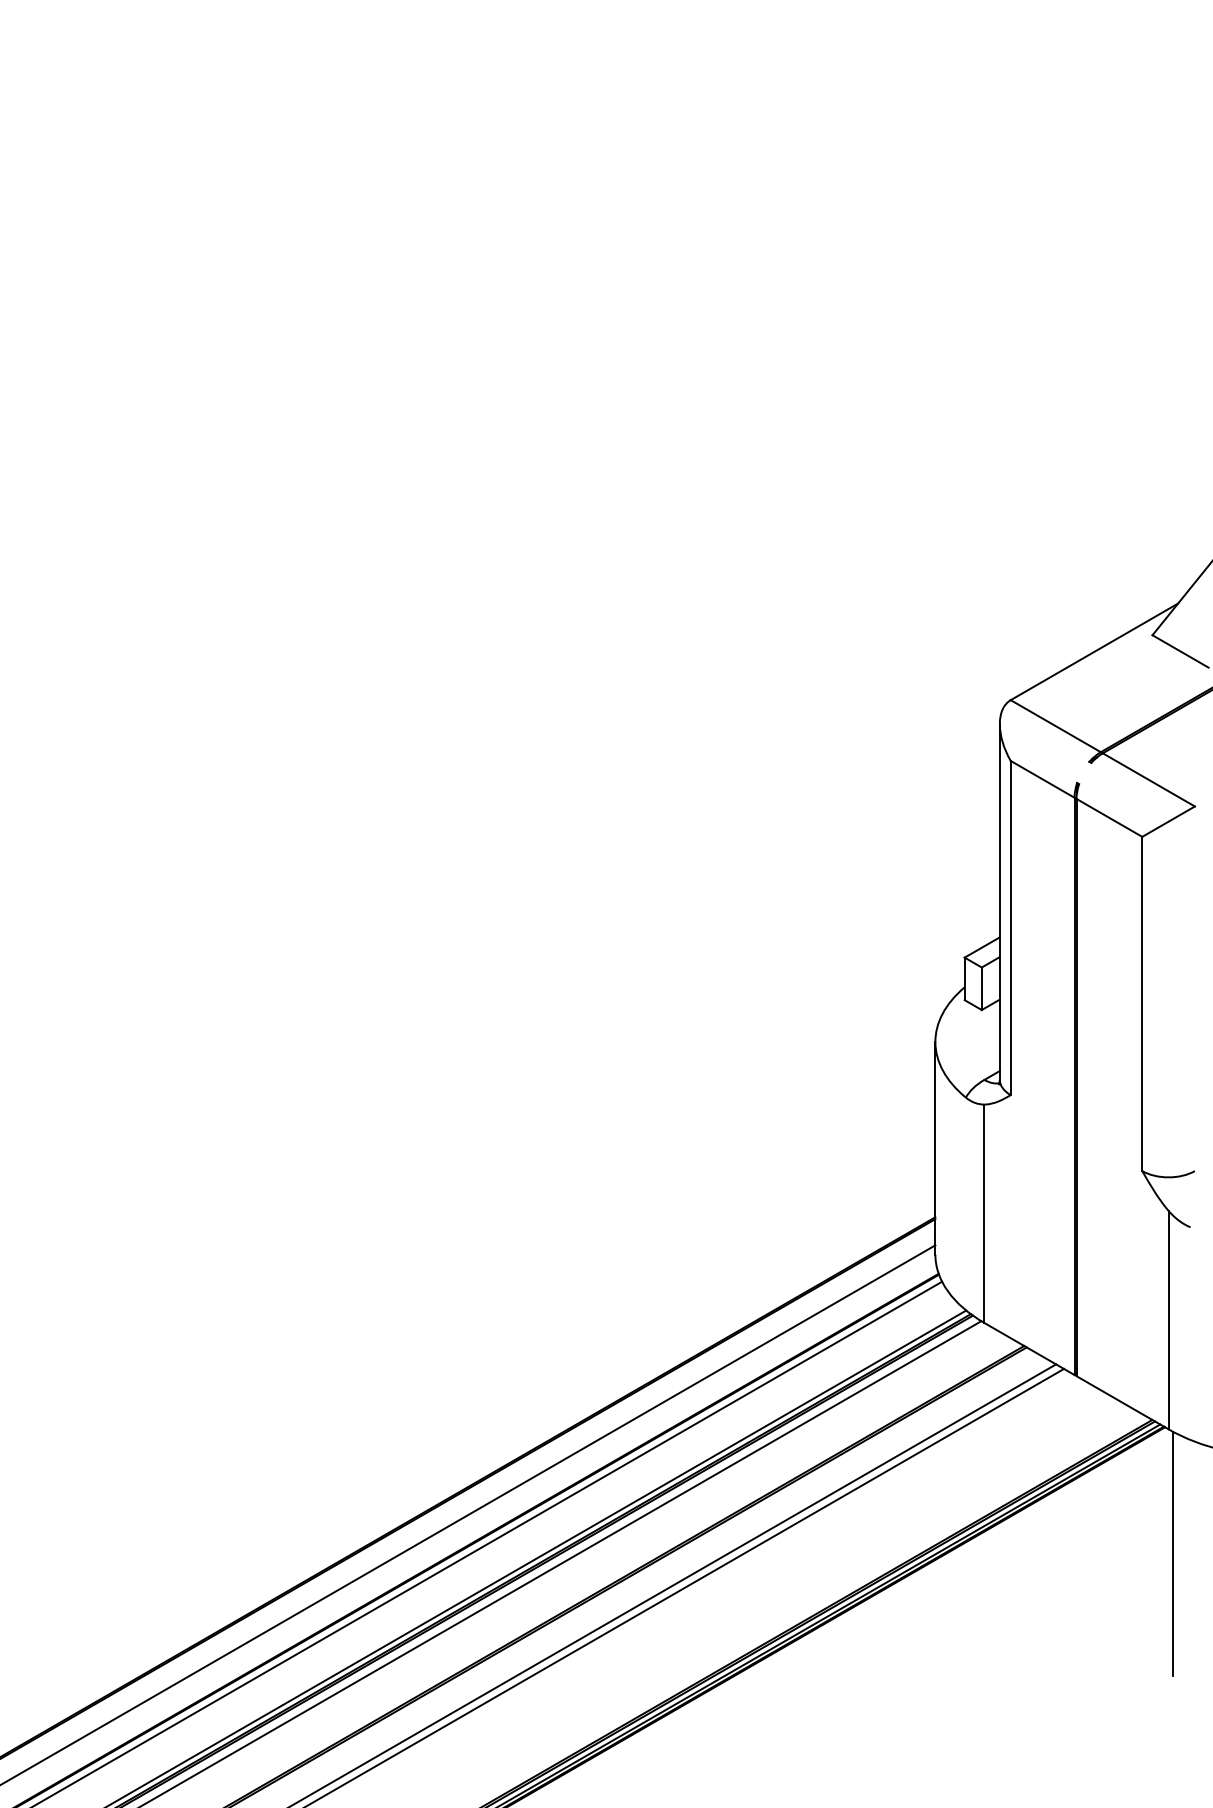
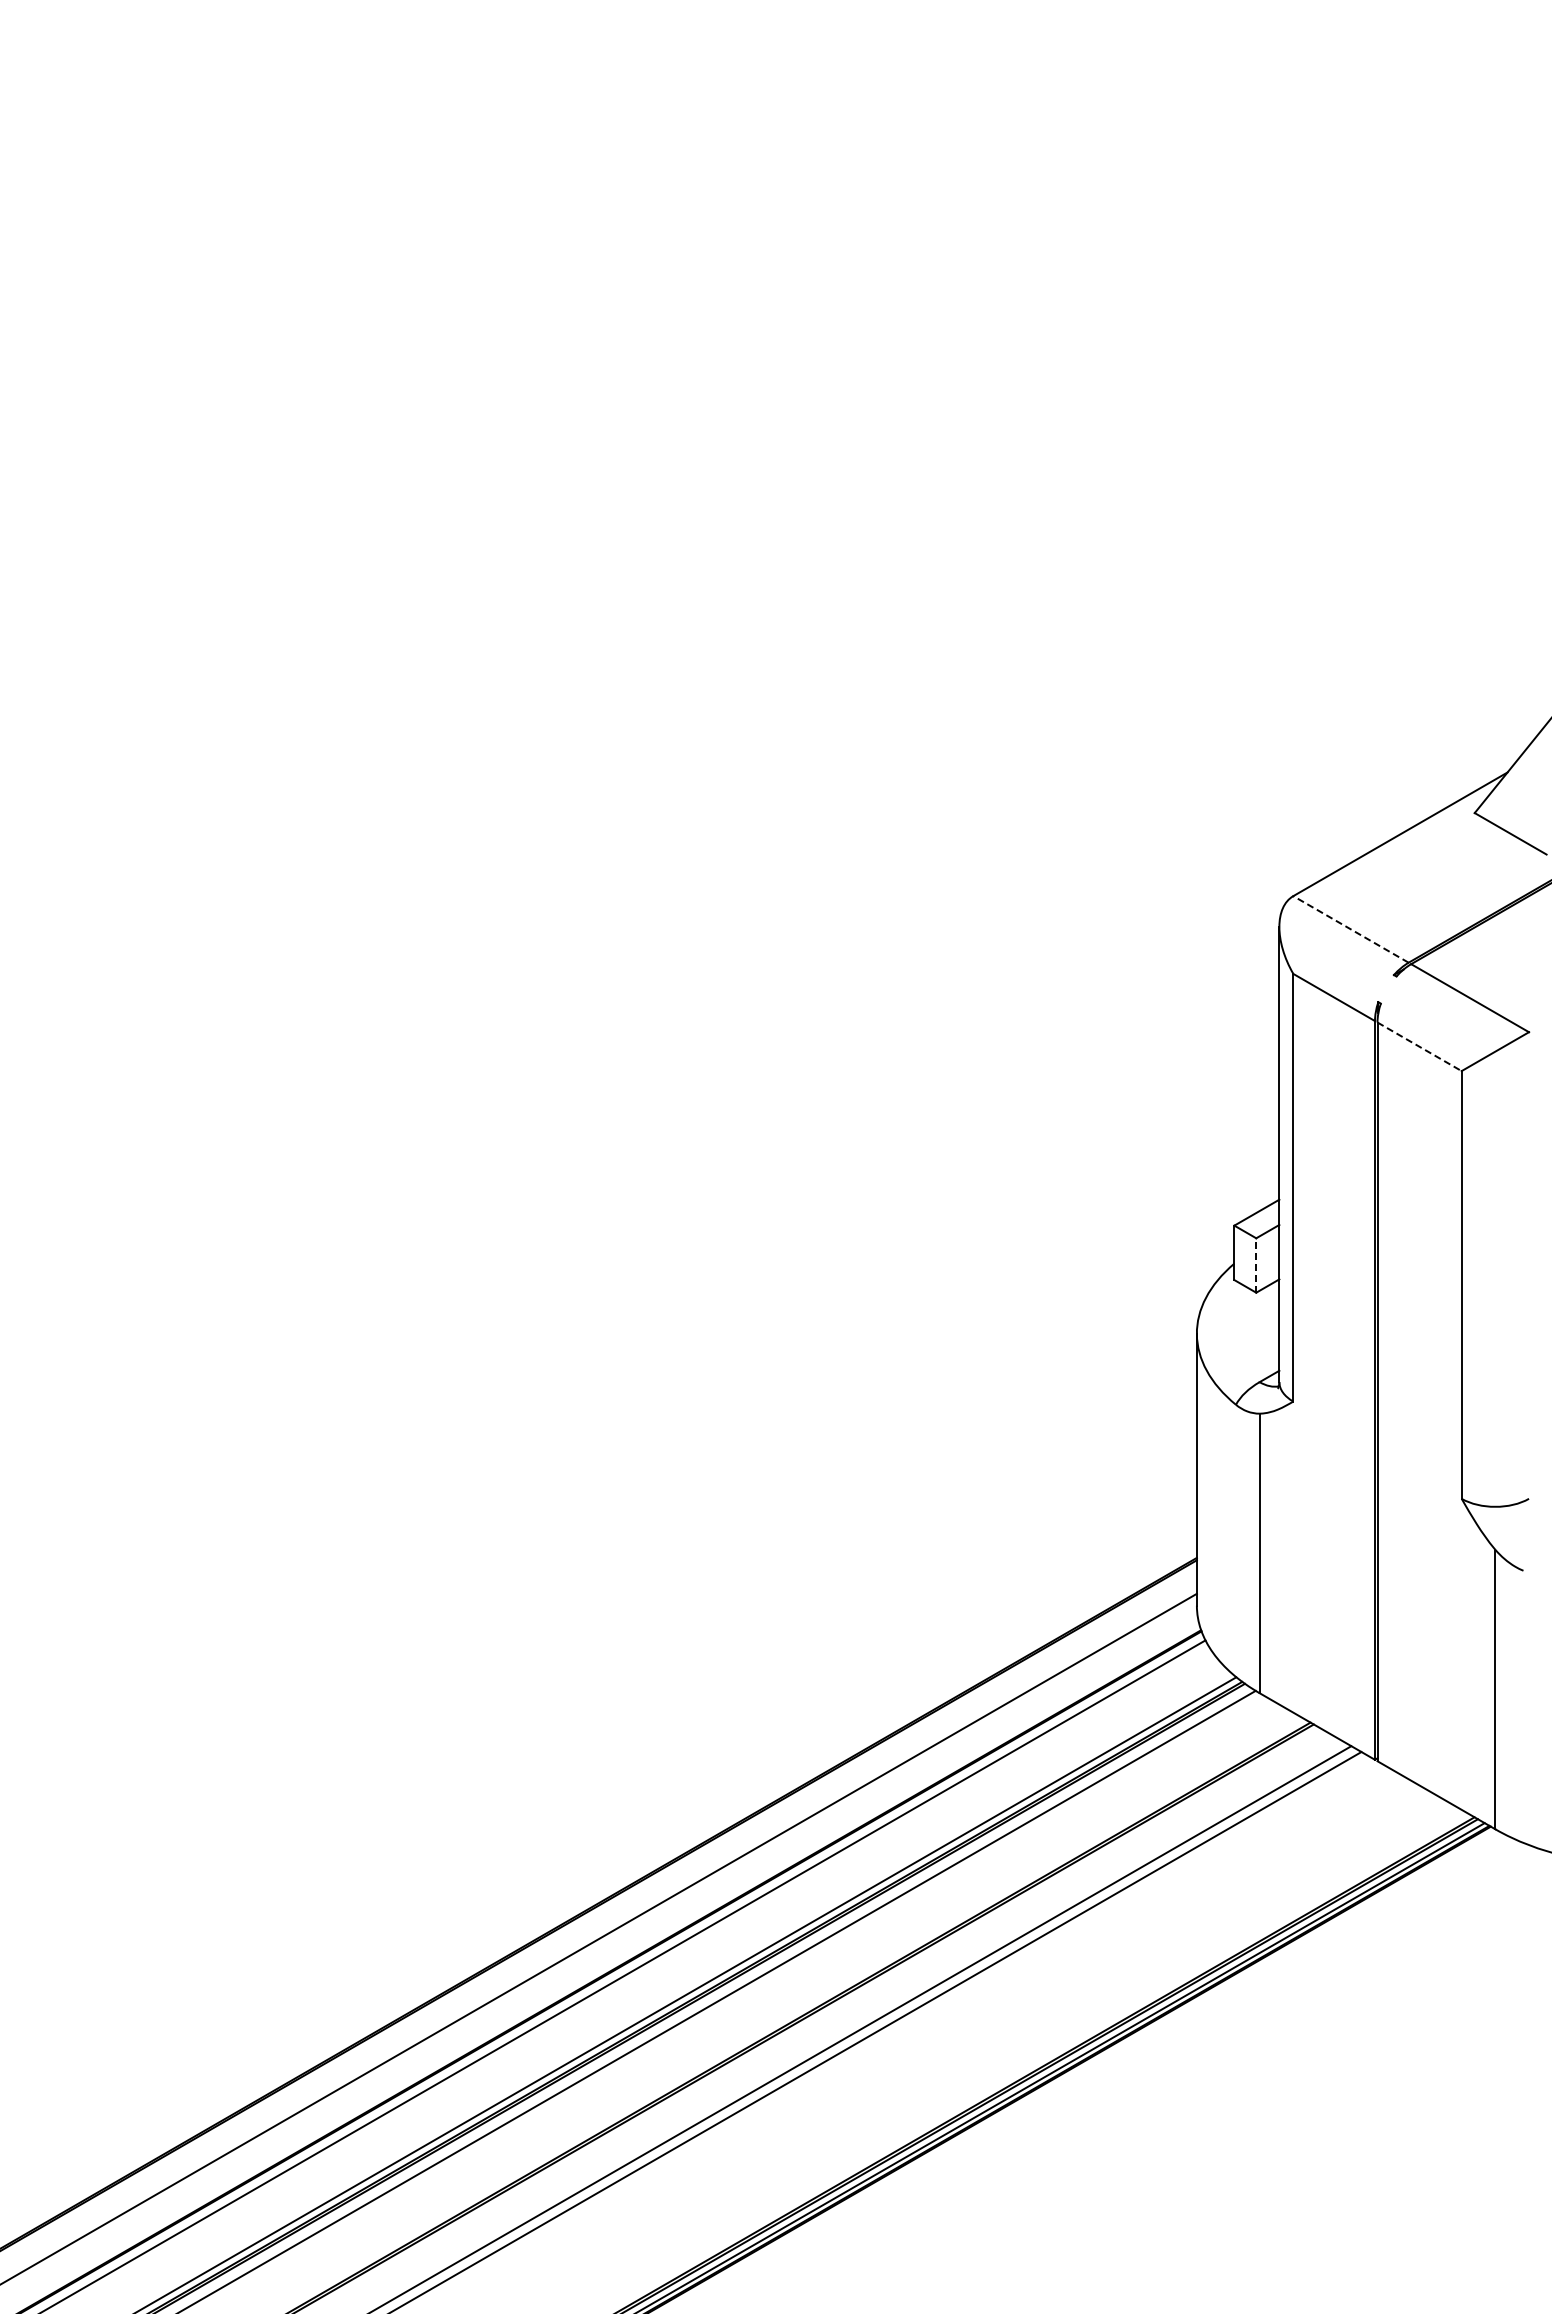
line: (1055, 726) -> (1350, 929), solid -> dashed
line: (1109, 817) -> (1419, 1046), solid -> dashed
line: (981, 988) -> (1256, 1265), solid -> dashed
line: (1172, 1553) -> (1500, 1988), removed

